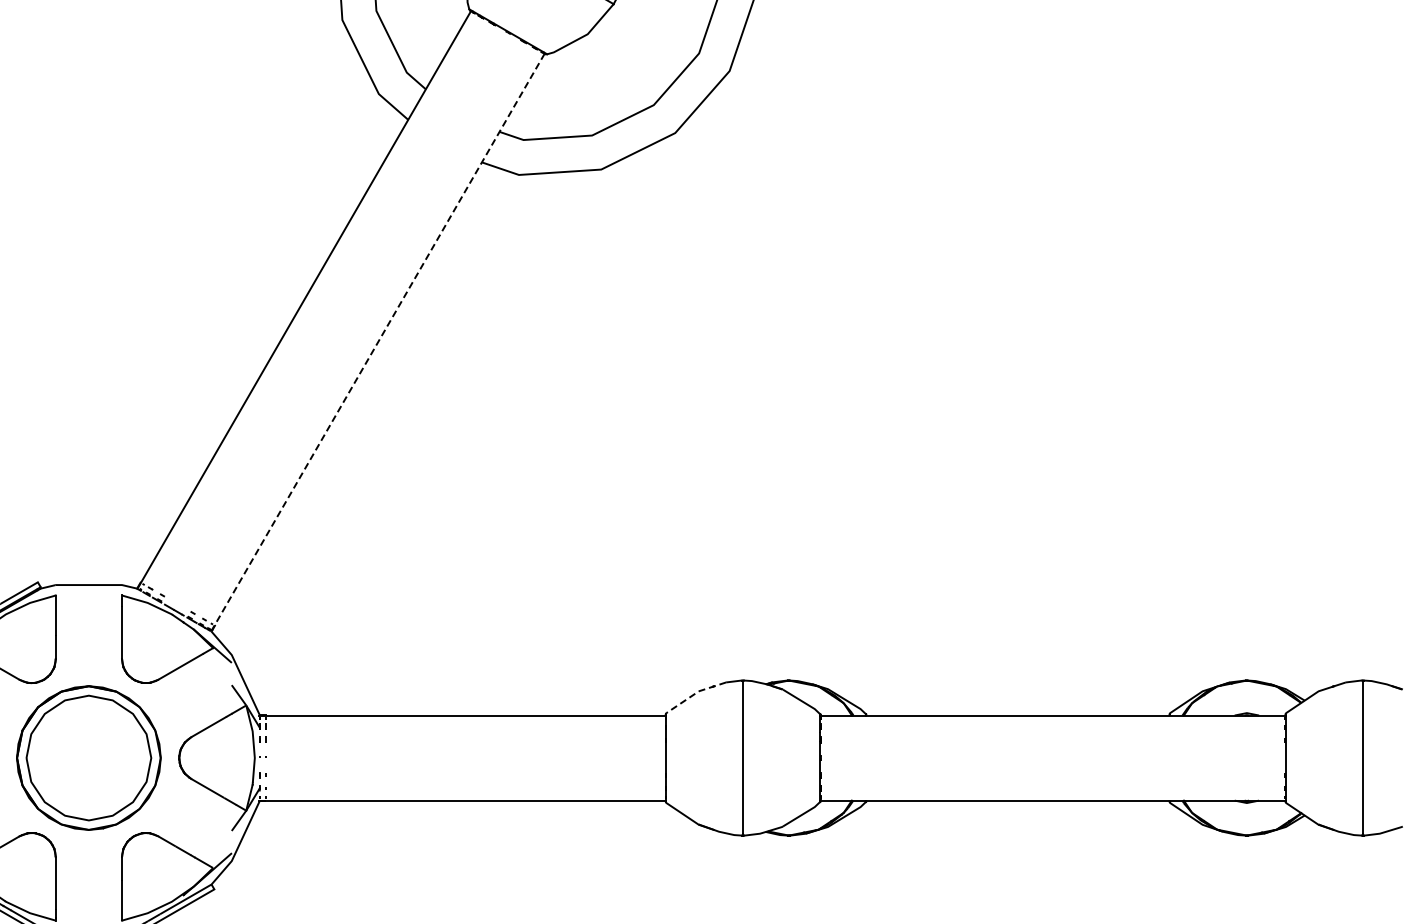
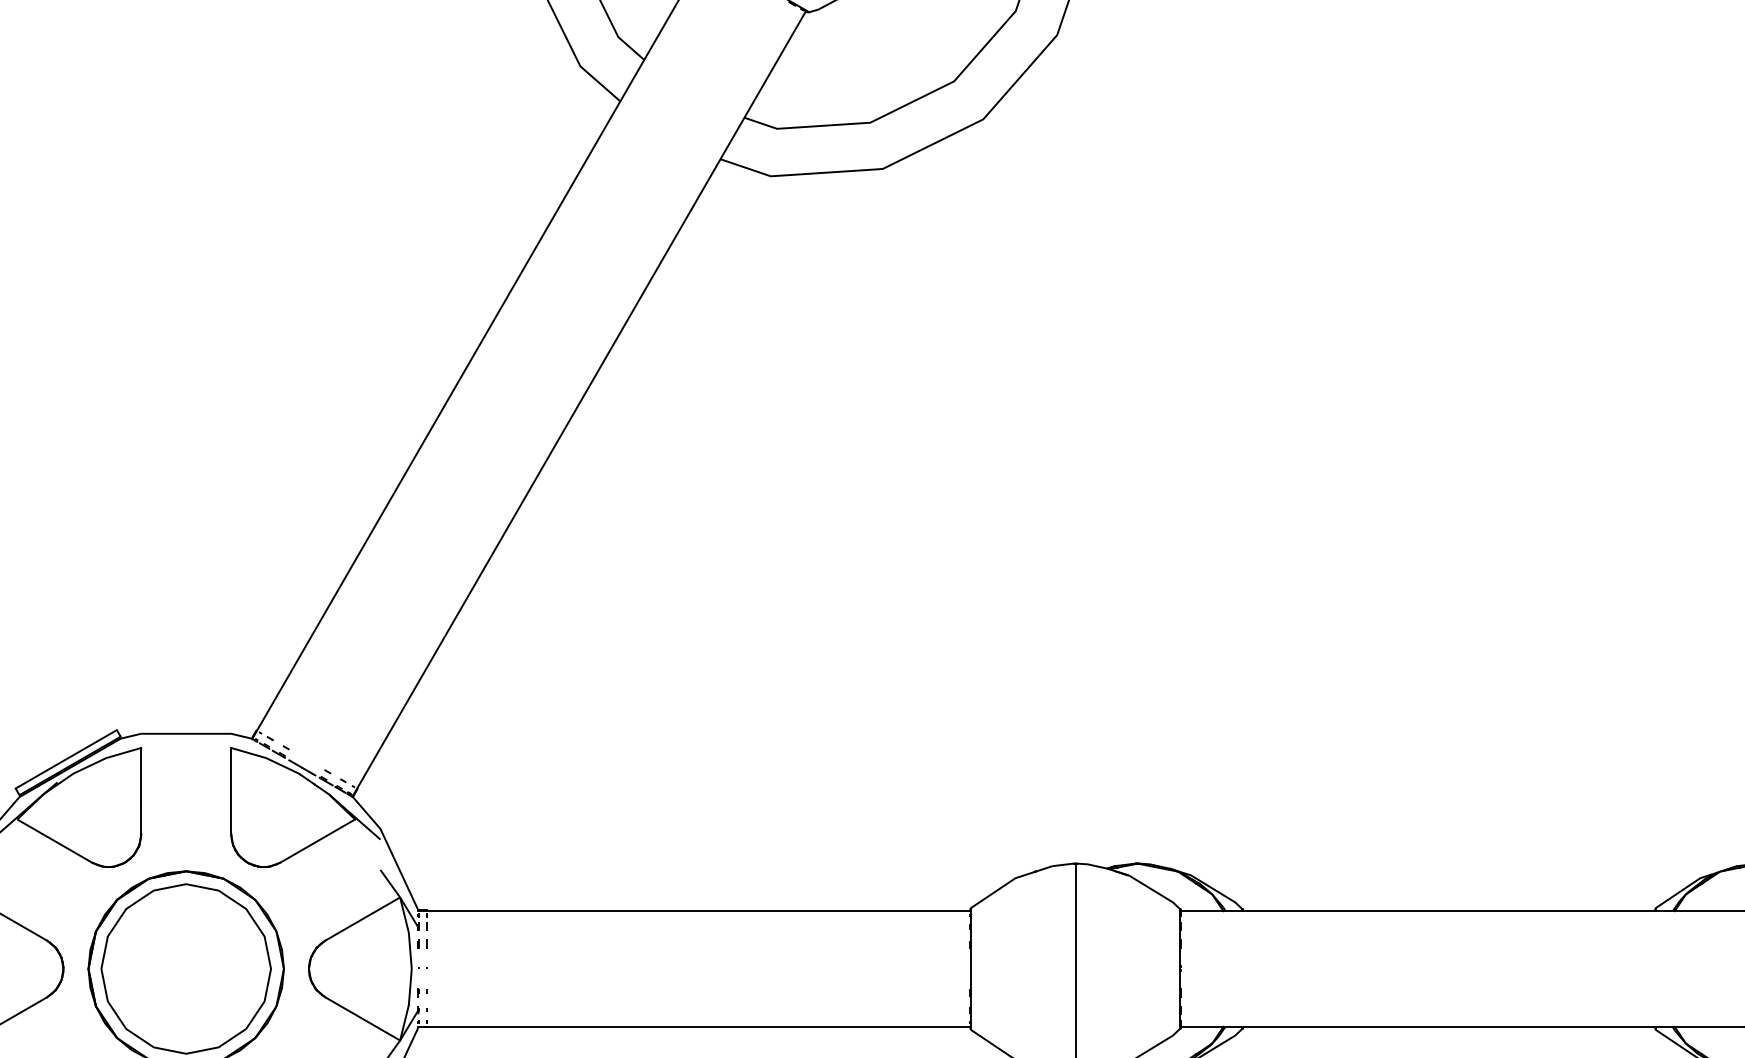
line: (377, 342) -> (578, 404), dashed -> solid
line: (694, 694) -> (1009, 882), dashed -> solid

